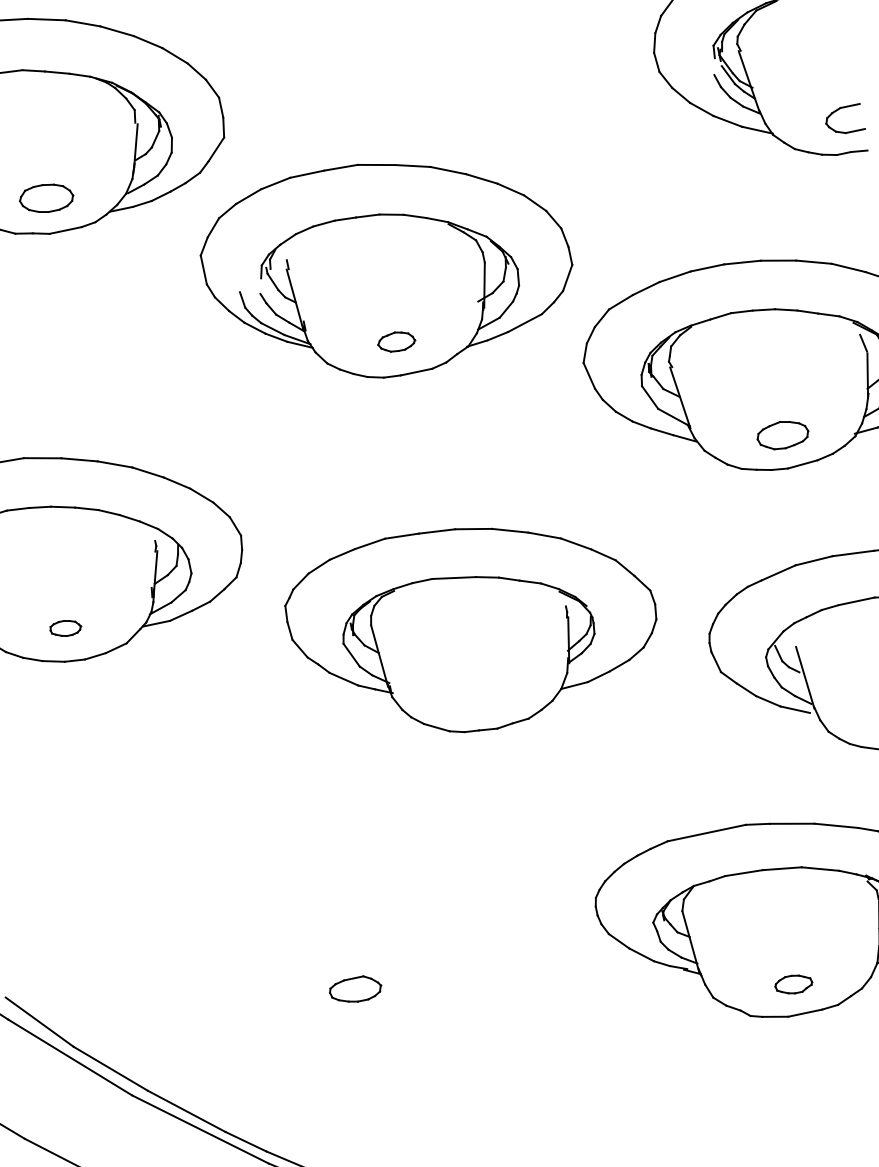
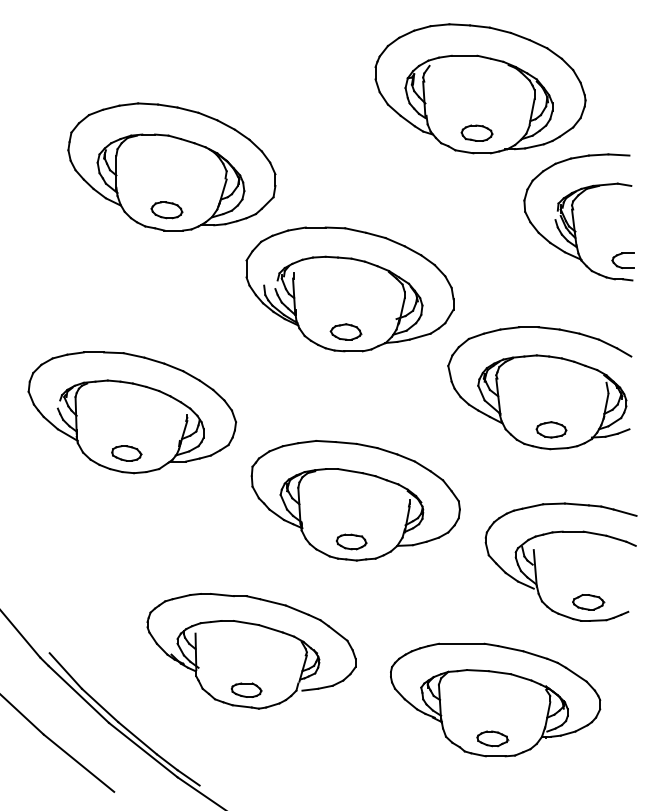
part: (395, 341) -> (345, 331), size x1.43
part: (65, 628) -> (126, 453), size x1.67
part: (481, 697) -> (351, 541), added
part: (350, 921) -> (251, 651), added
part: (793, 983) -> (492, 738), size x1.43

